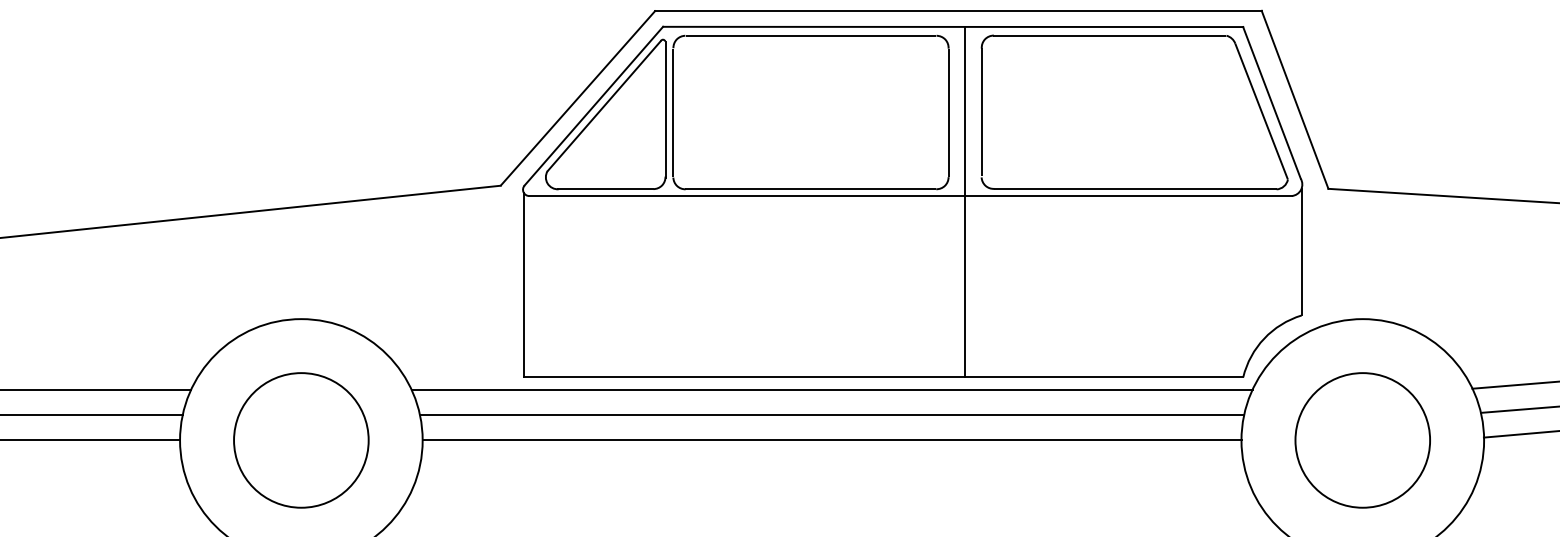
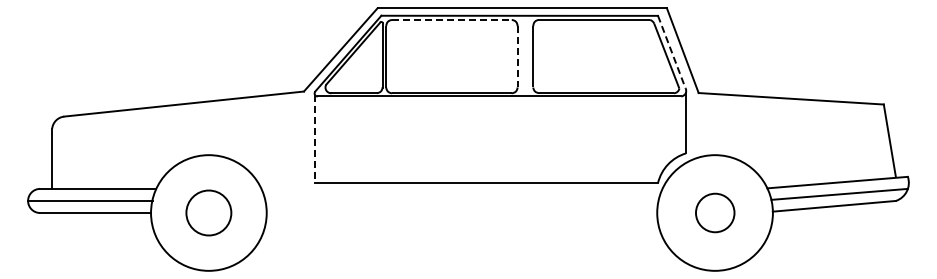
line: (810, 36) -> (451, 20), solid -> dashed
line: (1271, 103) -> (671, 52), solid -> dashed
line: (948, 112) -> (517, 56), solid -> dashed
line: (965, 202) -> (525, 99), removed
line: (524, 286) -> (315, 139), solid -> dashed
line: (831, 389) -> (461, 188), removed
line: (831, 414) -> (461, 200), removed
circle: (300, 439) -> (208, 212), size x0.7
circle: (1363, 439) -> (715, 212), size x0.6
line: (833, 441) -> (462, 213), removed

